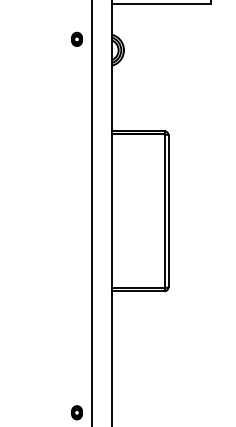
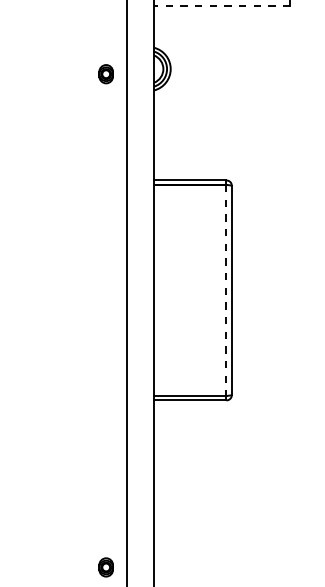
line: (160, 4) -> (221, 6), solid -> dashed
part: (76, 39) -> (105, 74), moved
line: (164, 211) -> (226, 290), solid -> dashed

